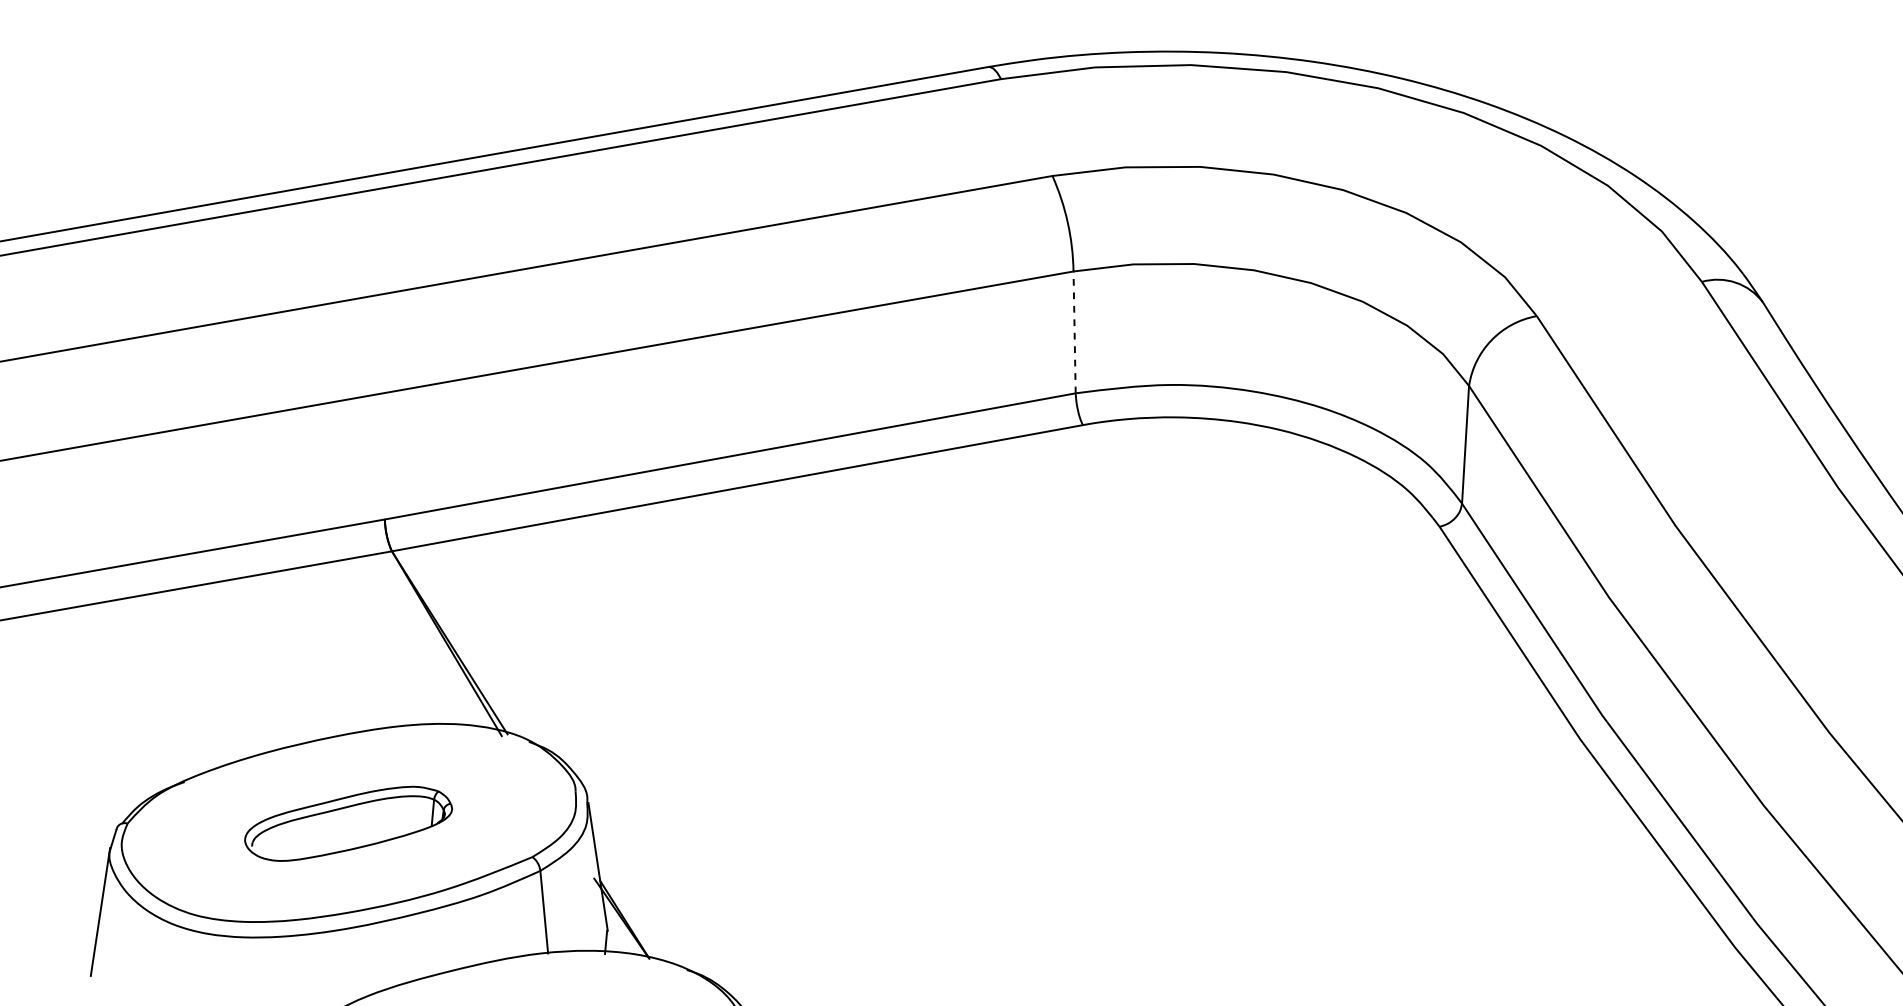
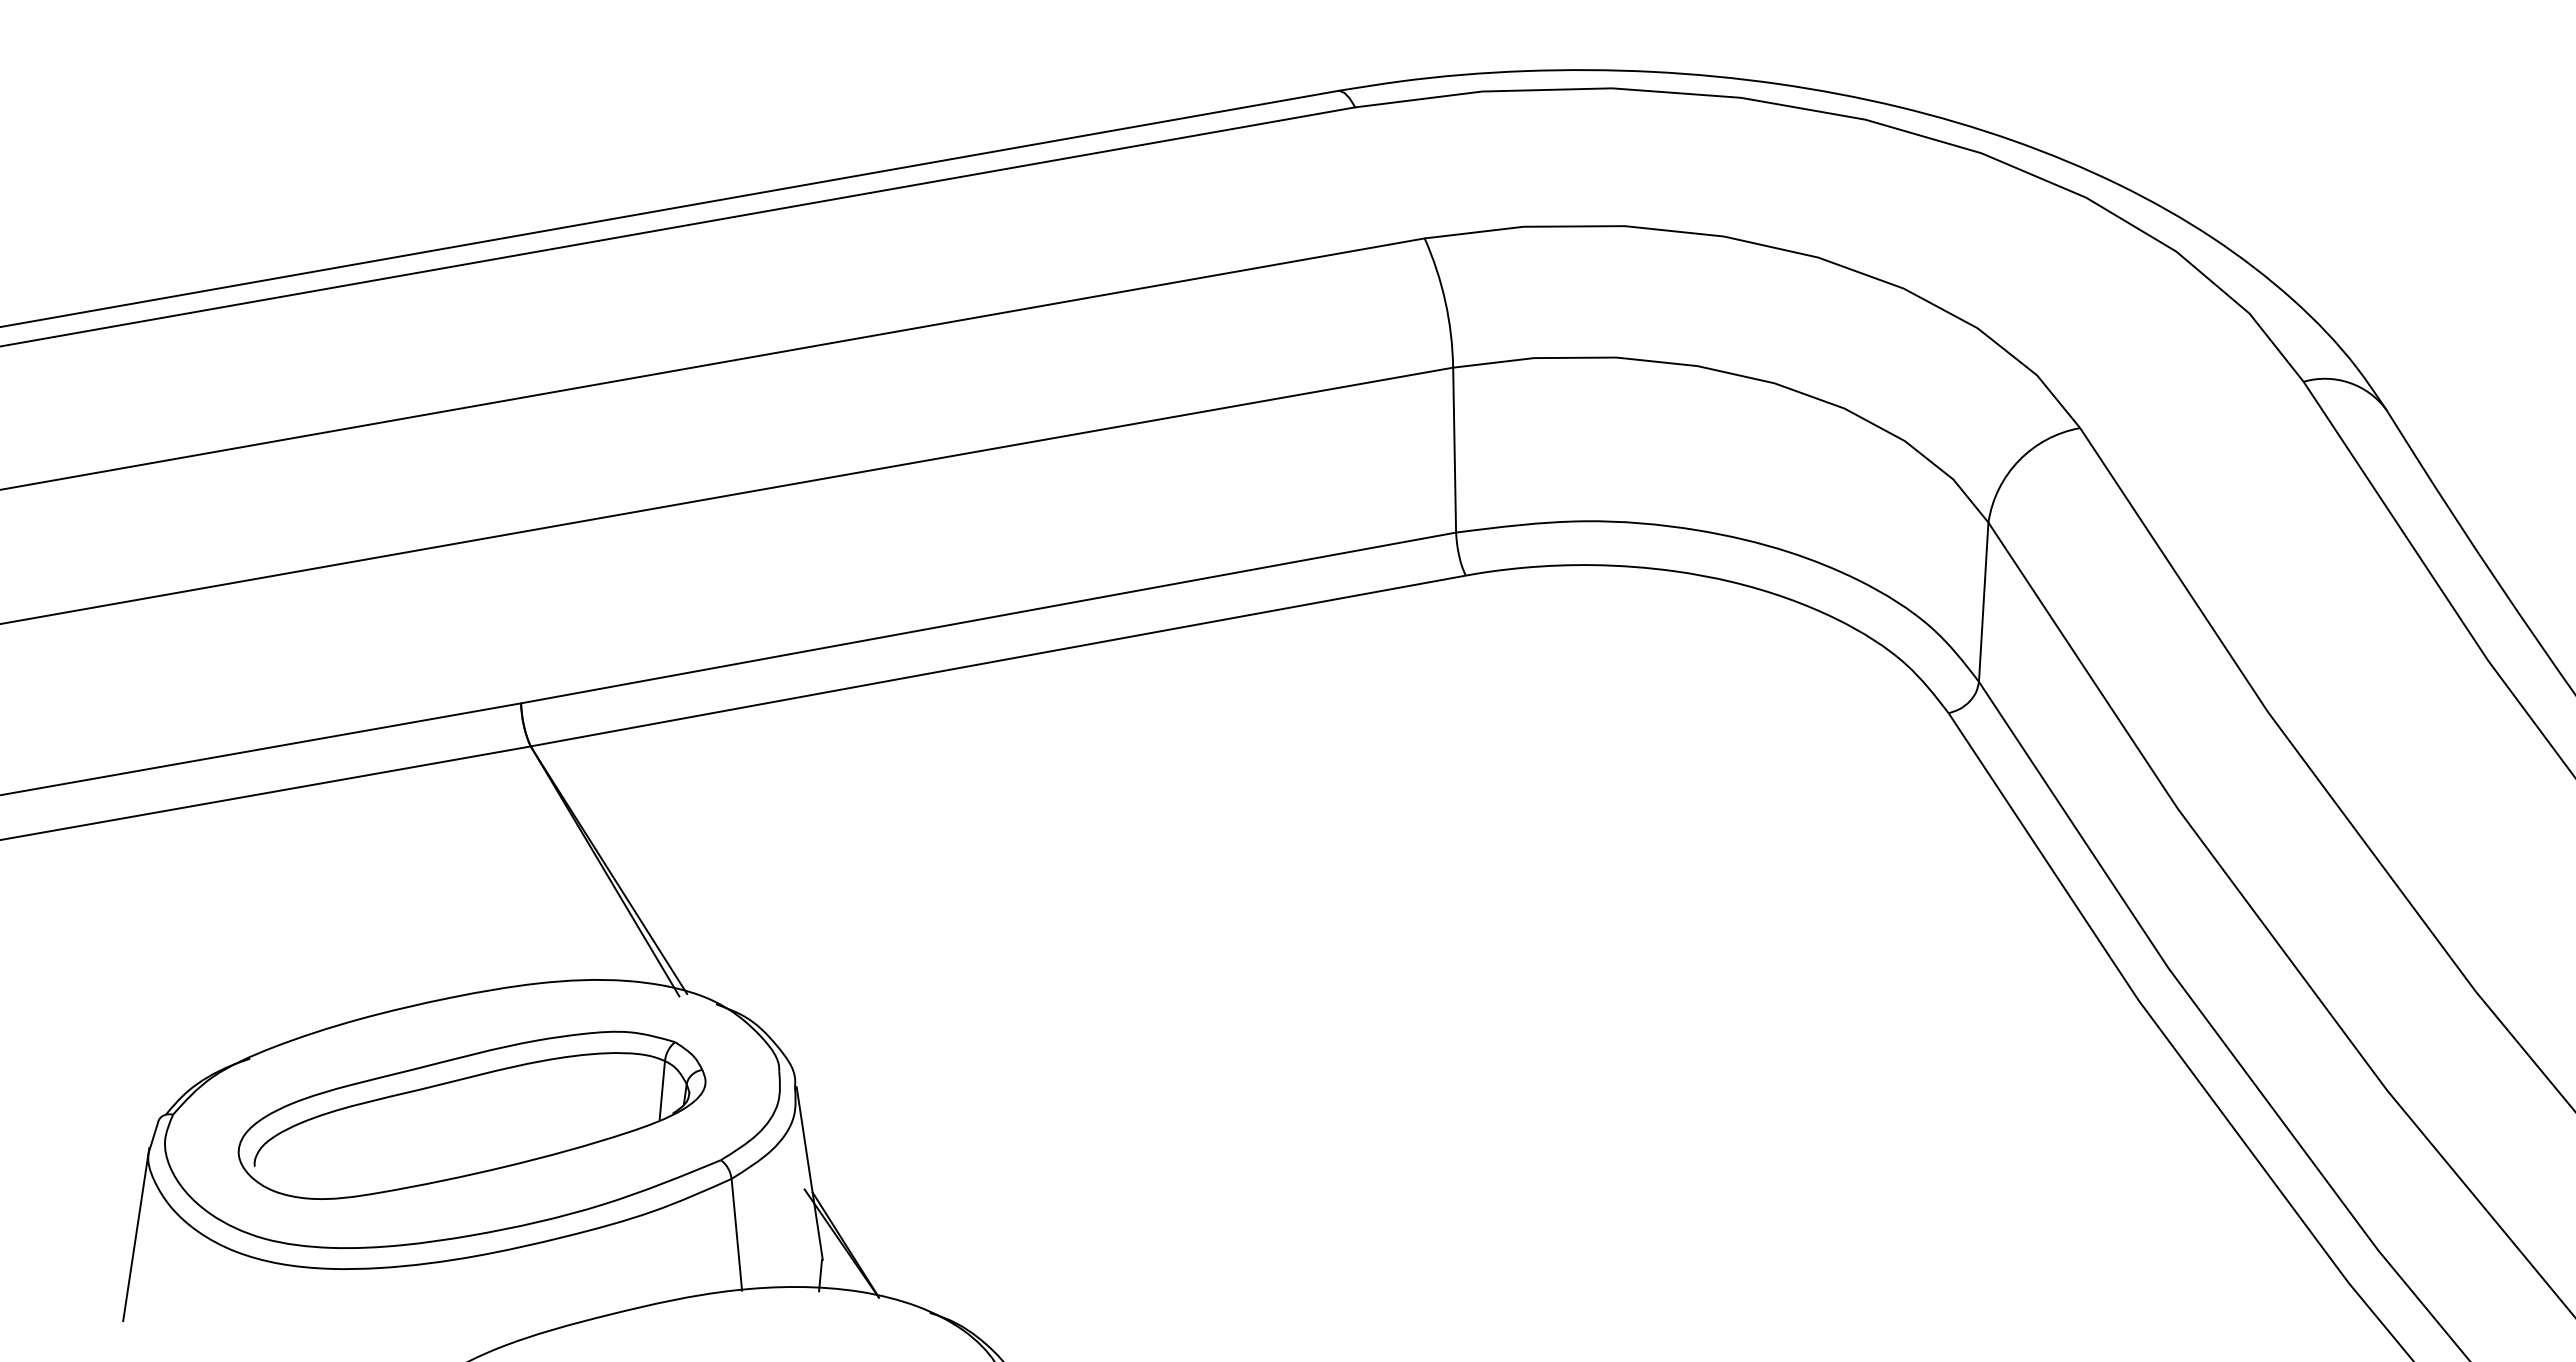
line: (1074, 331) -> (1454, 449), dashed -> solid
part: (348, 823) -> (471, 1114), size x1.67

